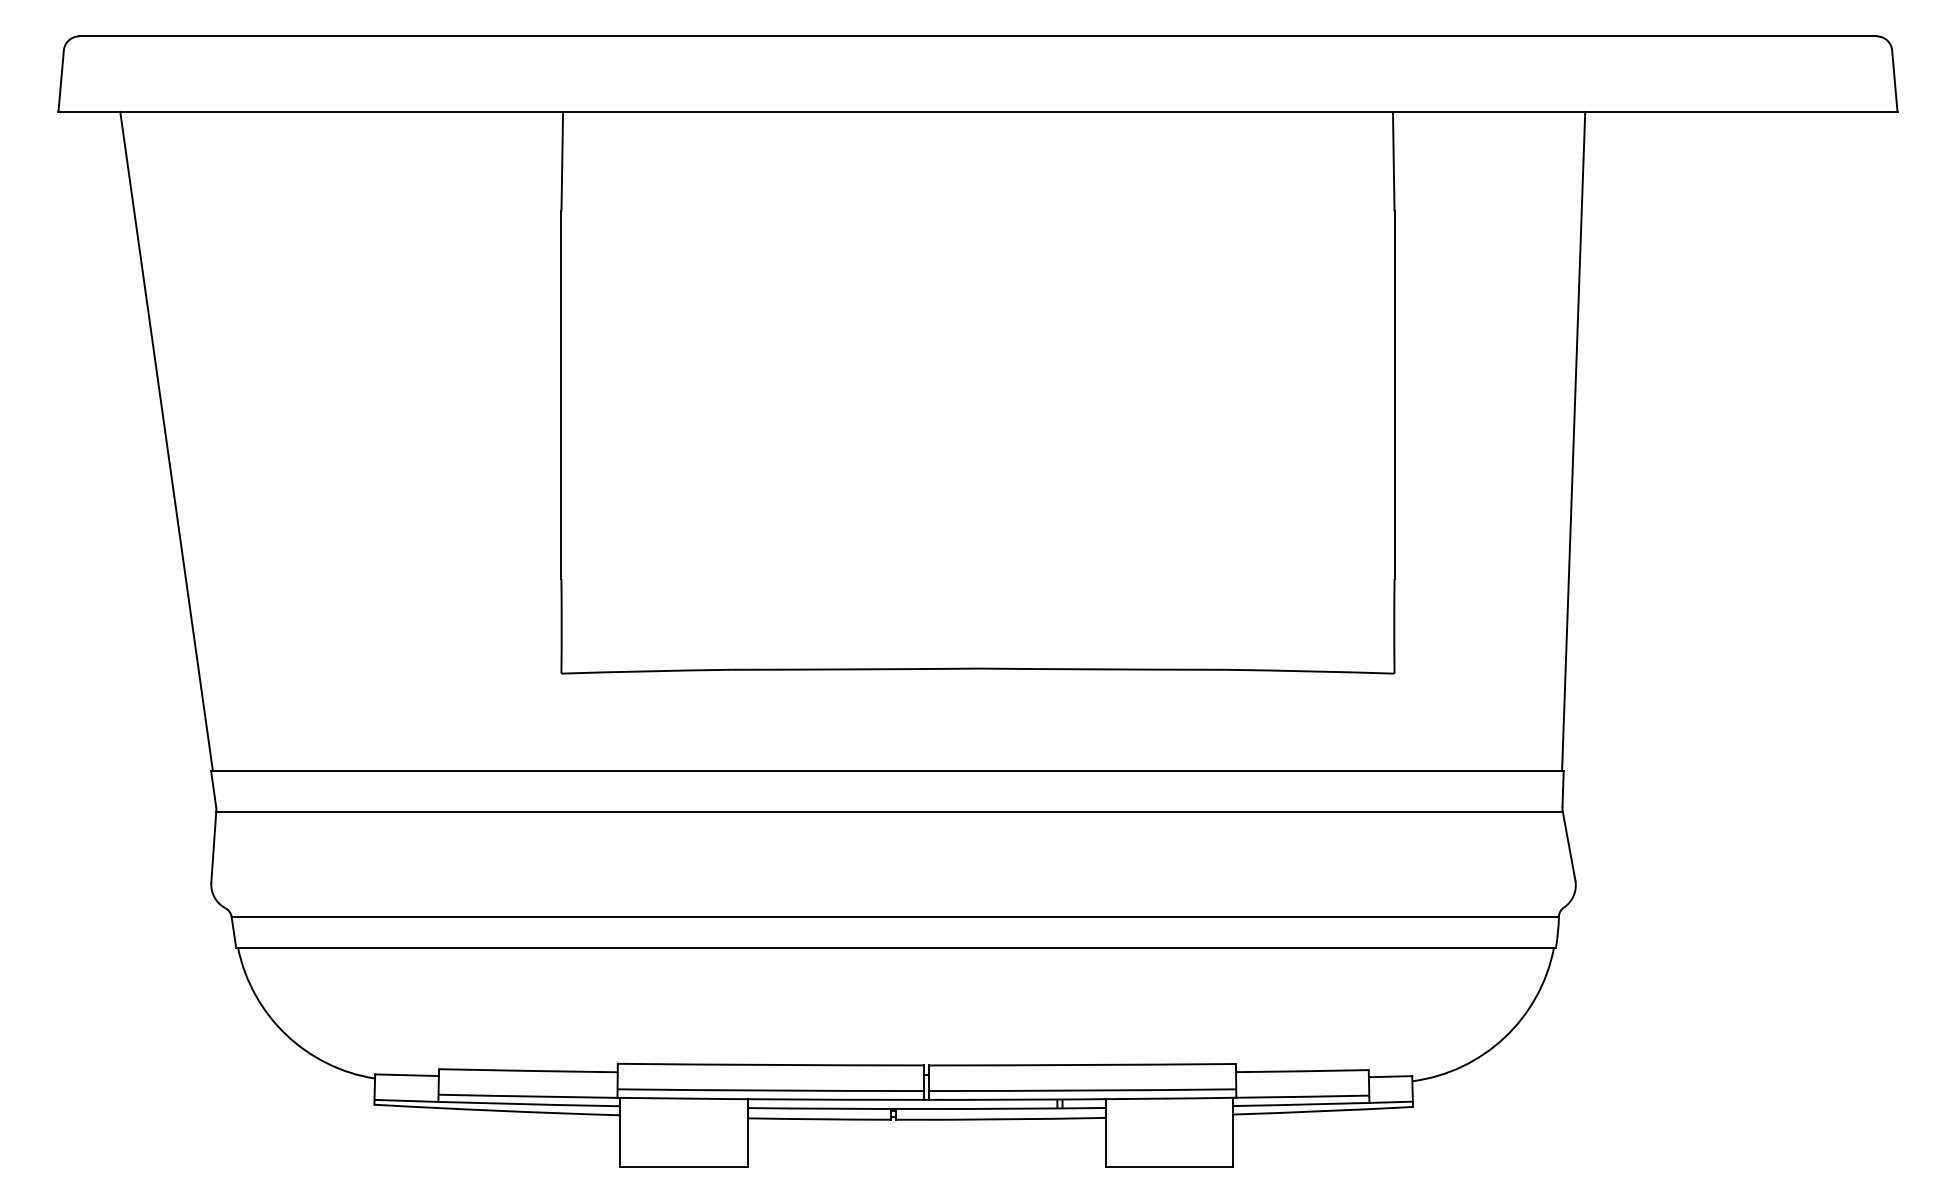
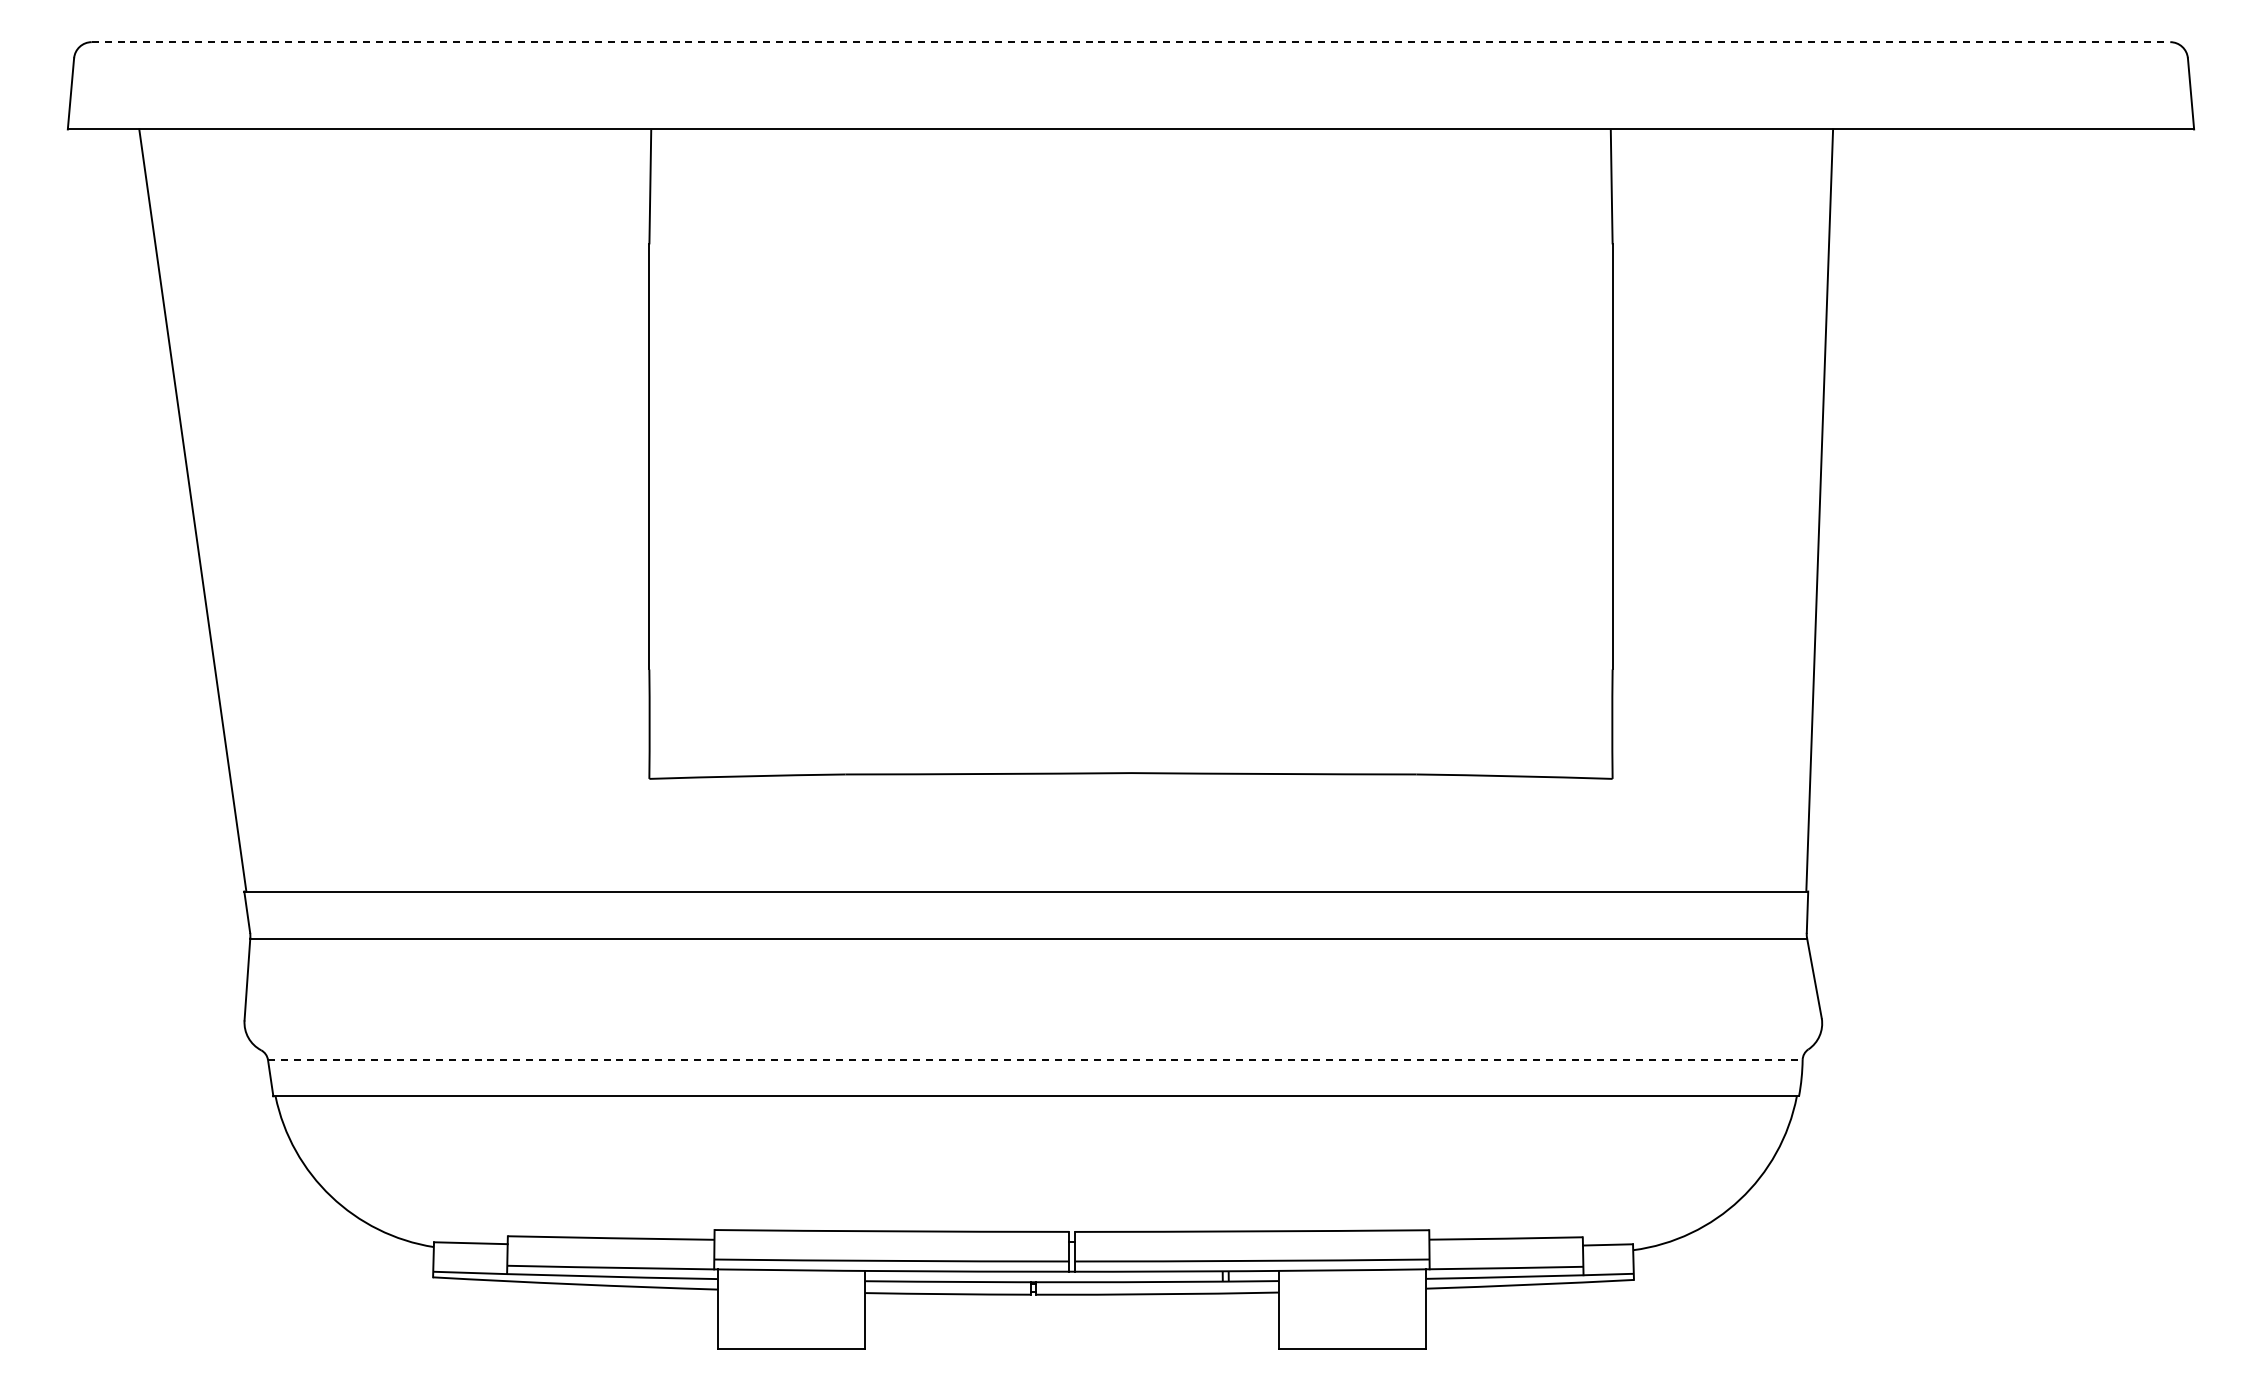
line: (978, 36) -> (1131, 42), solid -> dashed
line: (895, 916) -> (1035, 1059), solid -> dashed

